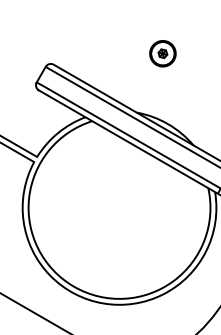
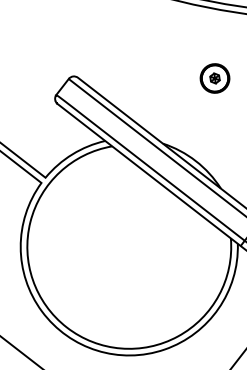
part: (162, 53) -> (214, 78), moved

